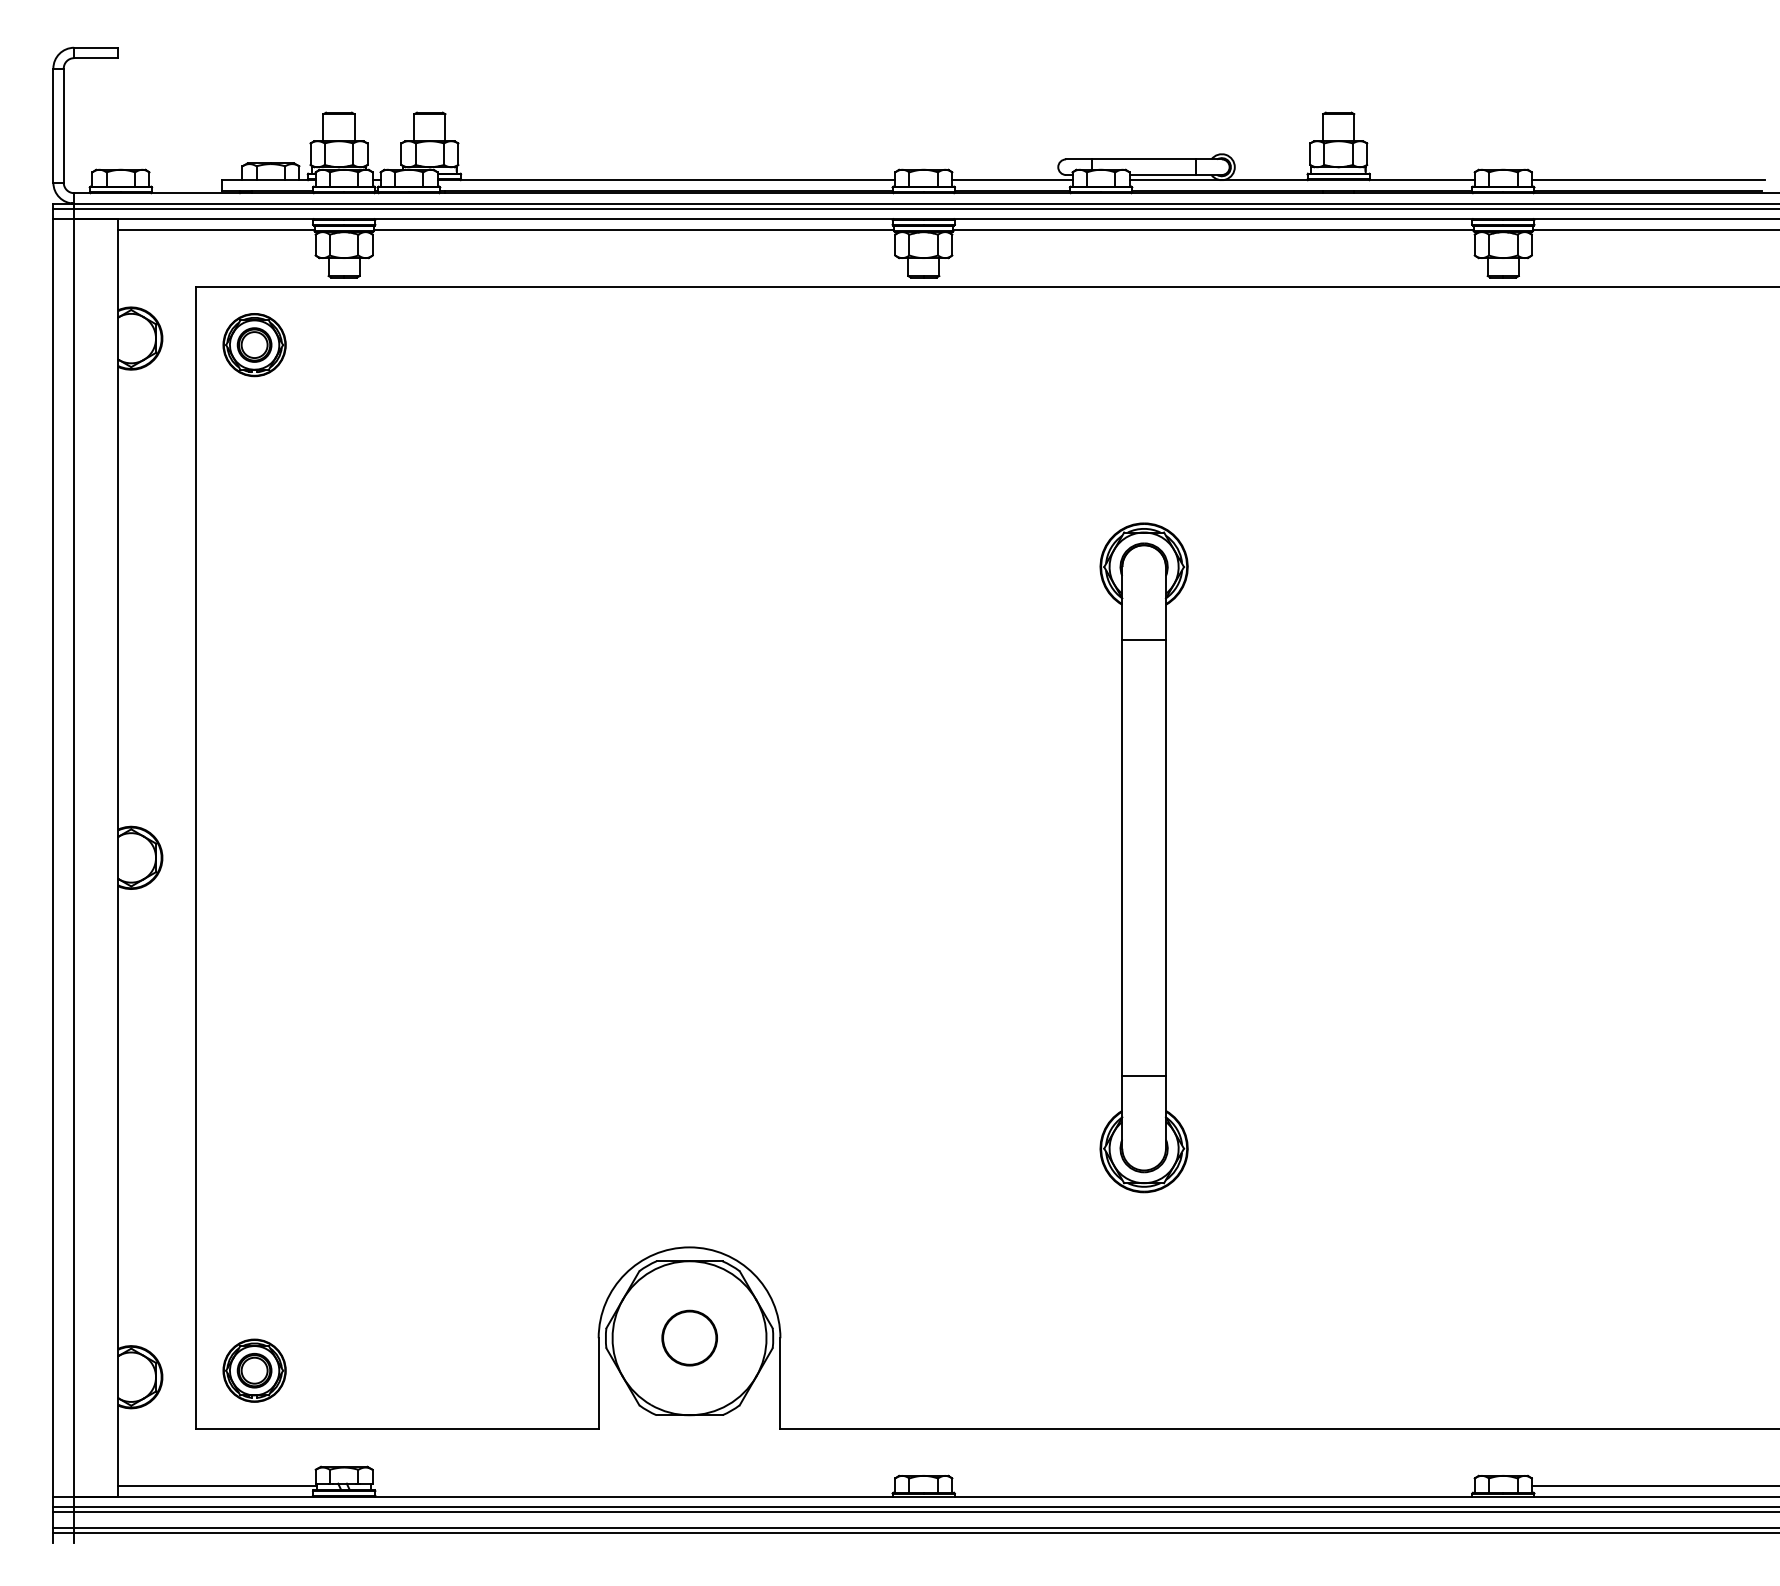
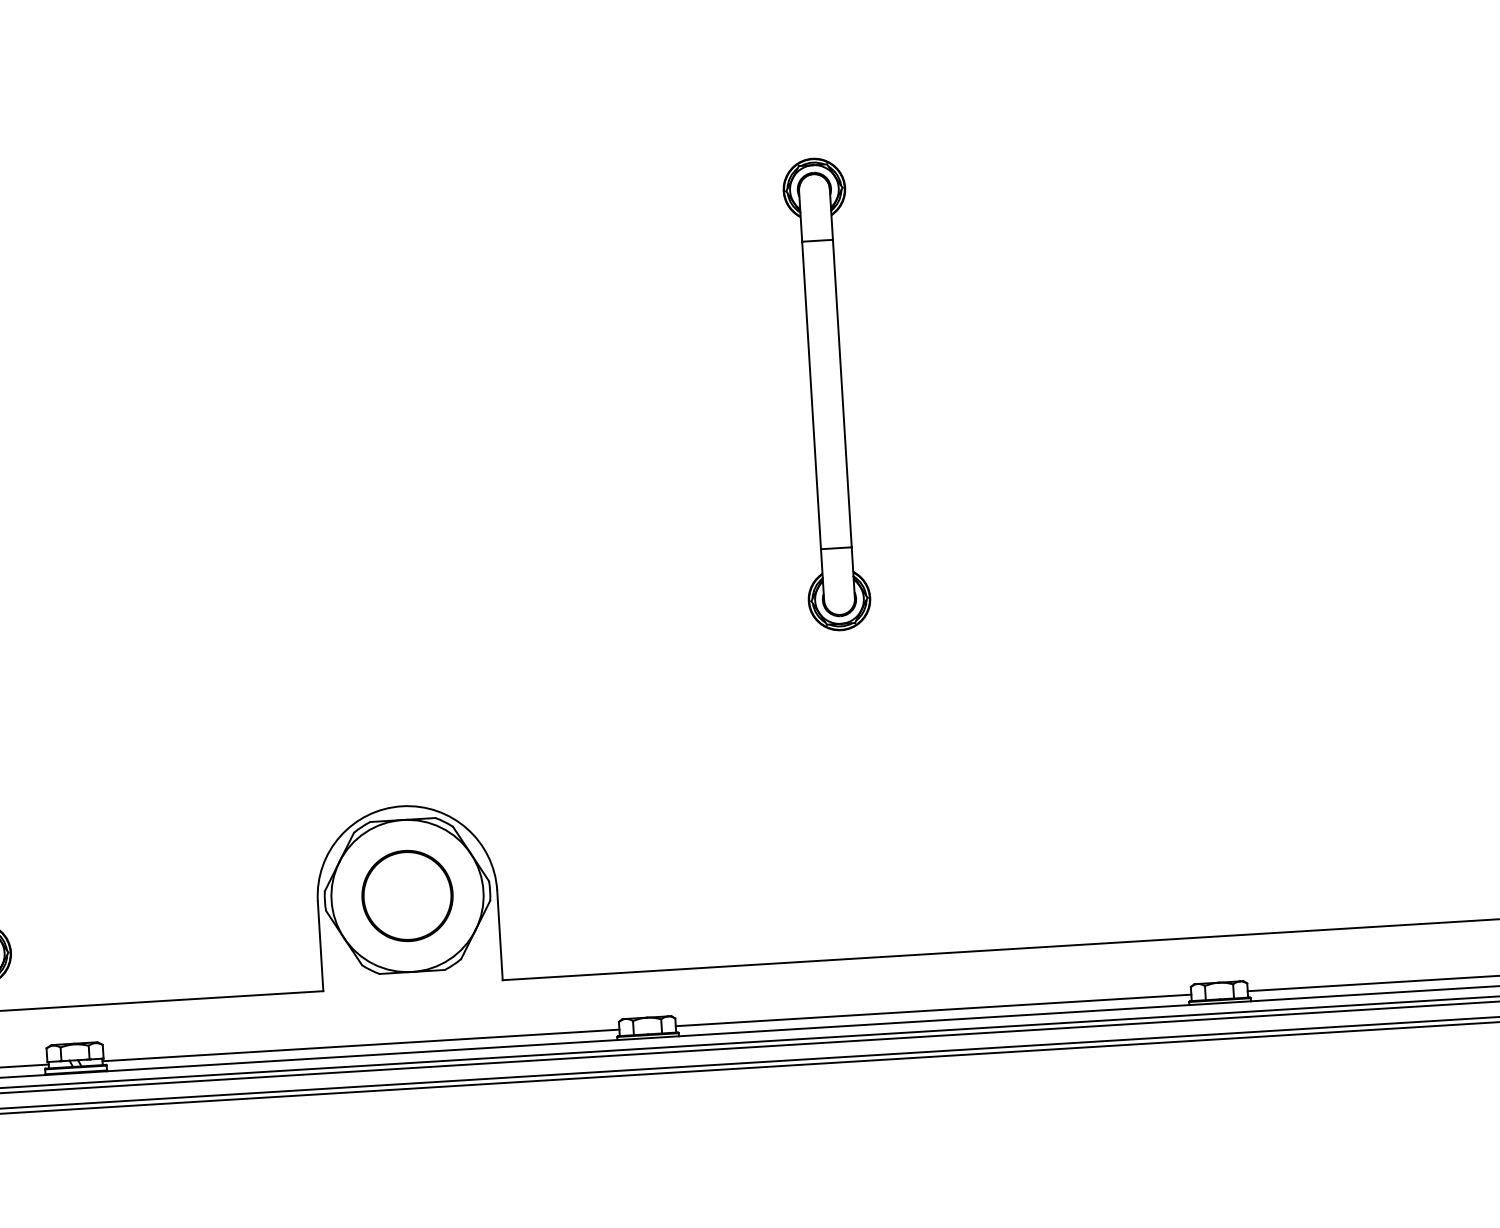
part: (1143, 857) -> (826, 394), size x0.71
part: (689, 1337) -> (407, 895), size x1.67
line: (633, 1486) -> (361, 1045), added
line: (1213, 1486) -> (933, 1010), added

